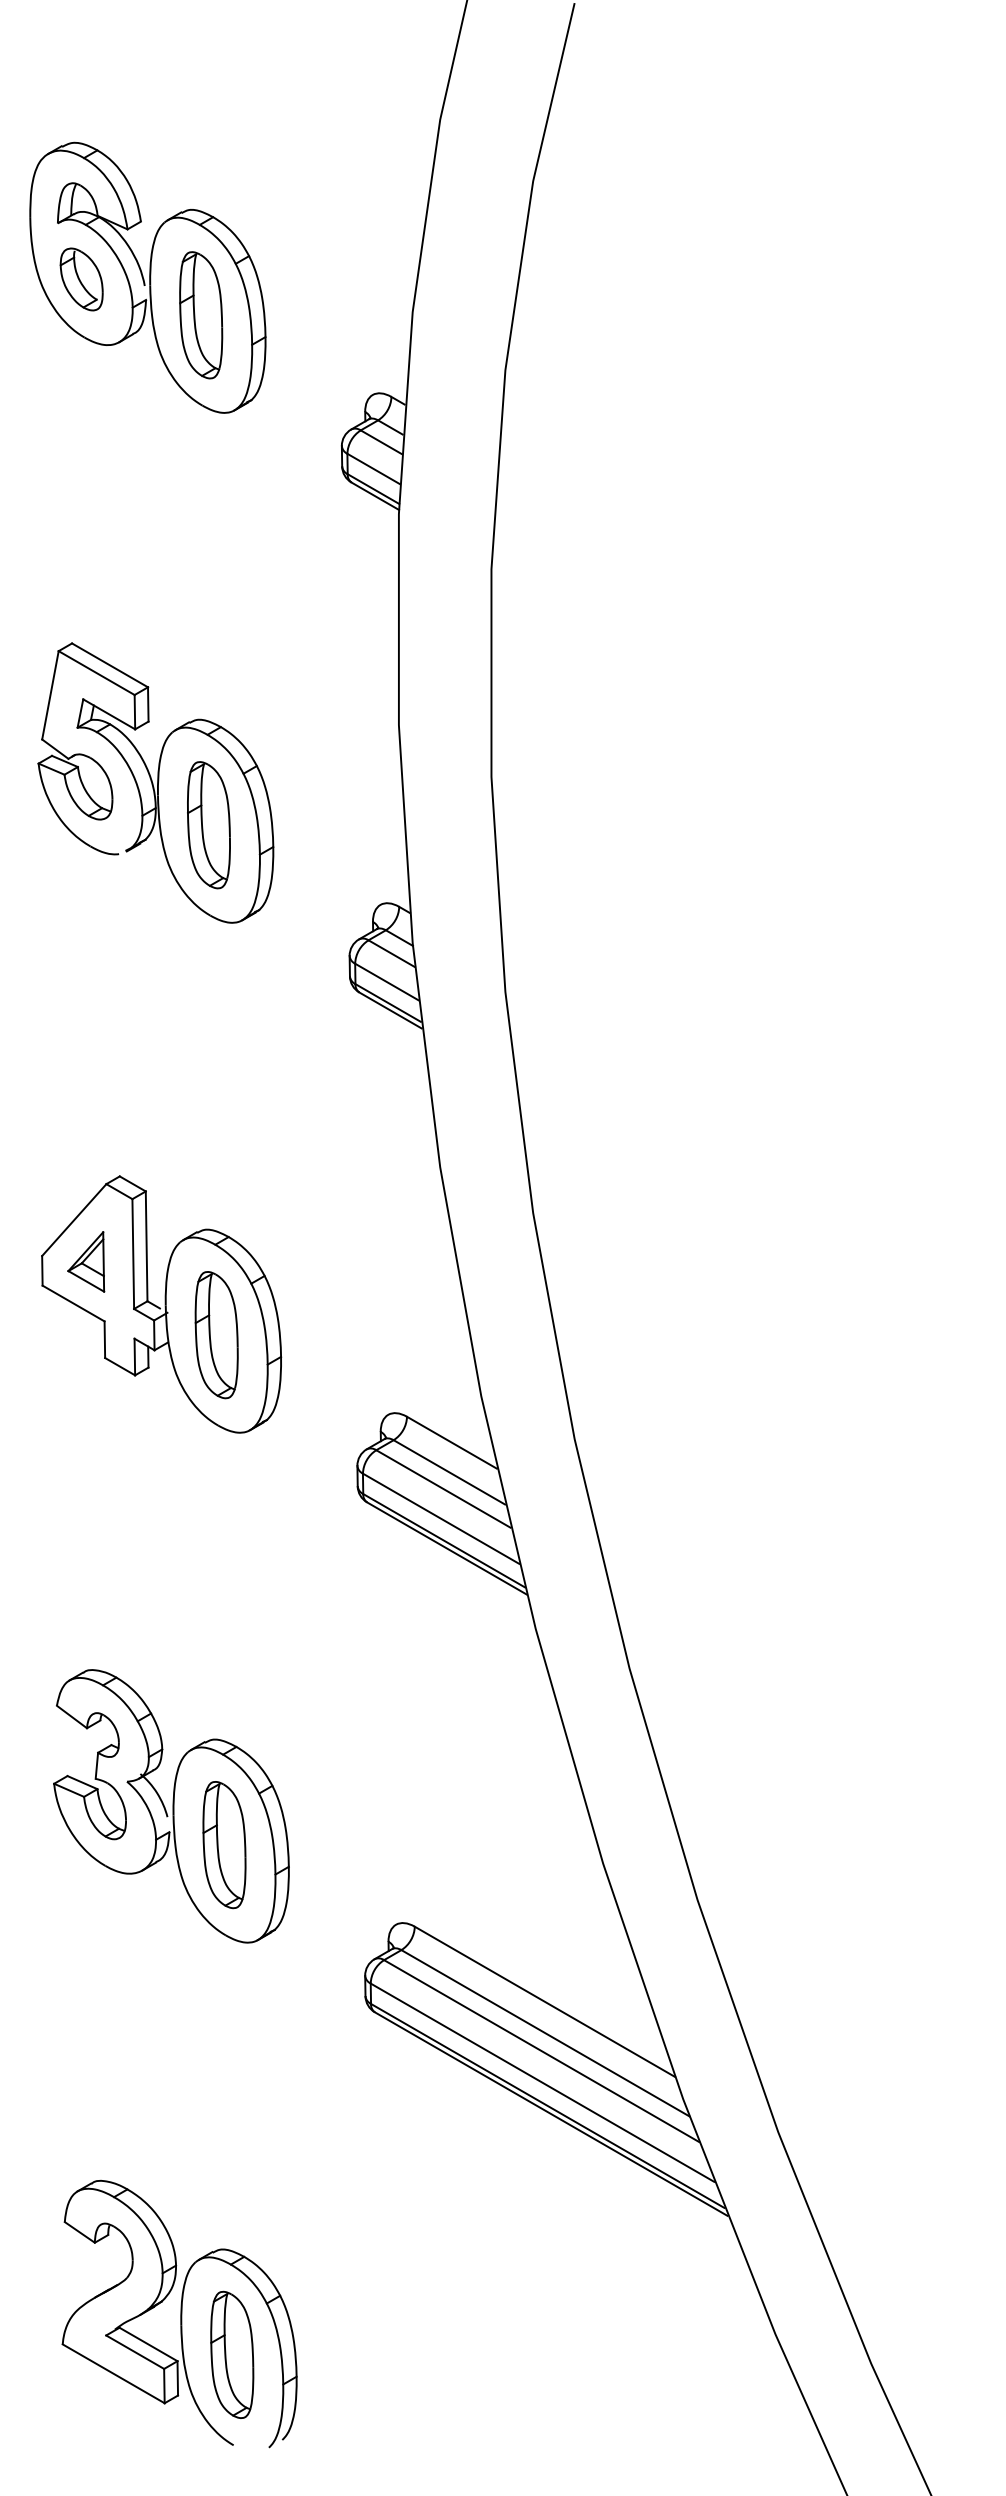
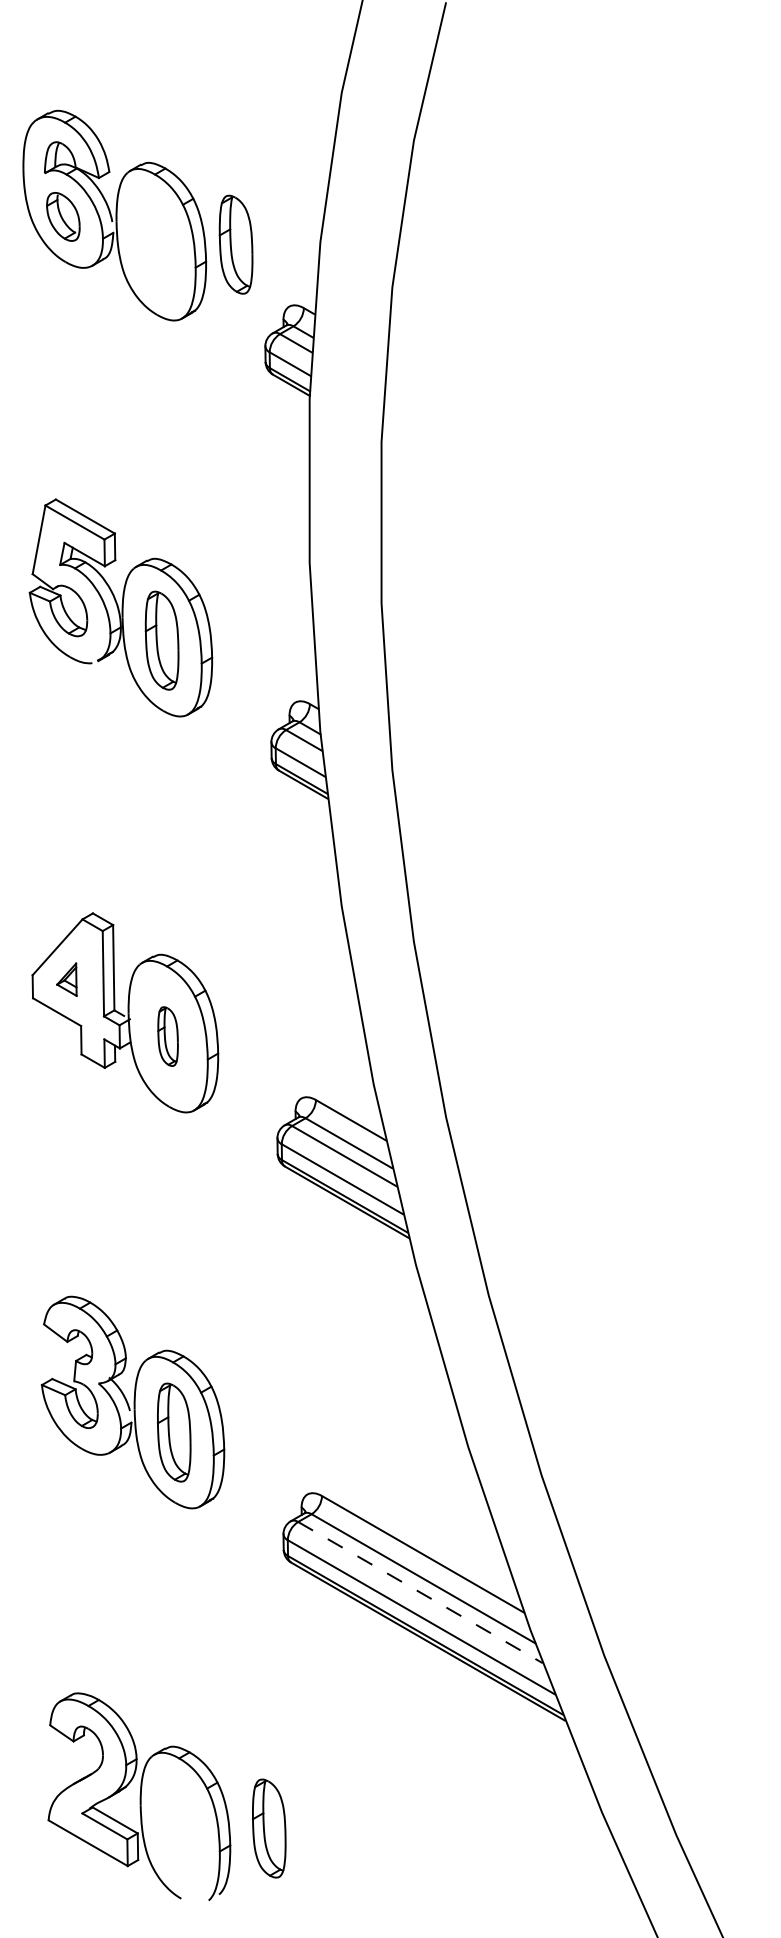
part: (200, 314) -> (235, 244), moved
part: (85, 1261) -> (66, 979), size x0.7
part: (215, 1334) -> (167, 1036), size x0.6
line: (541, 2050) -> (420, 1592), solid -> dashed
part: (232, 2354) -> (269, 1828), moved

